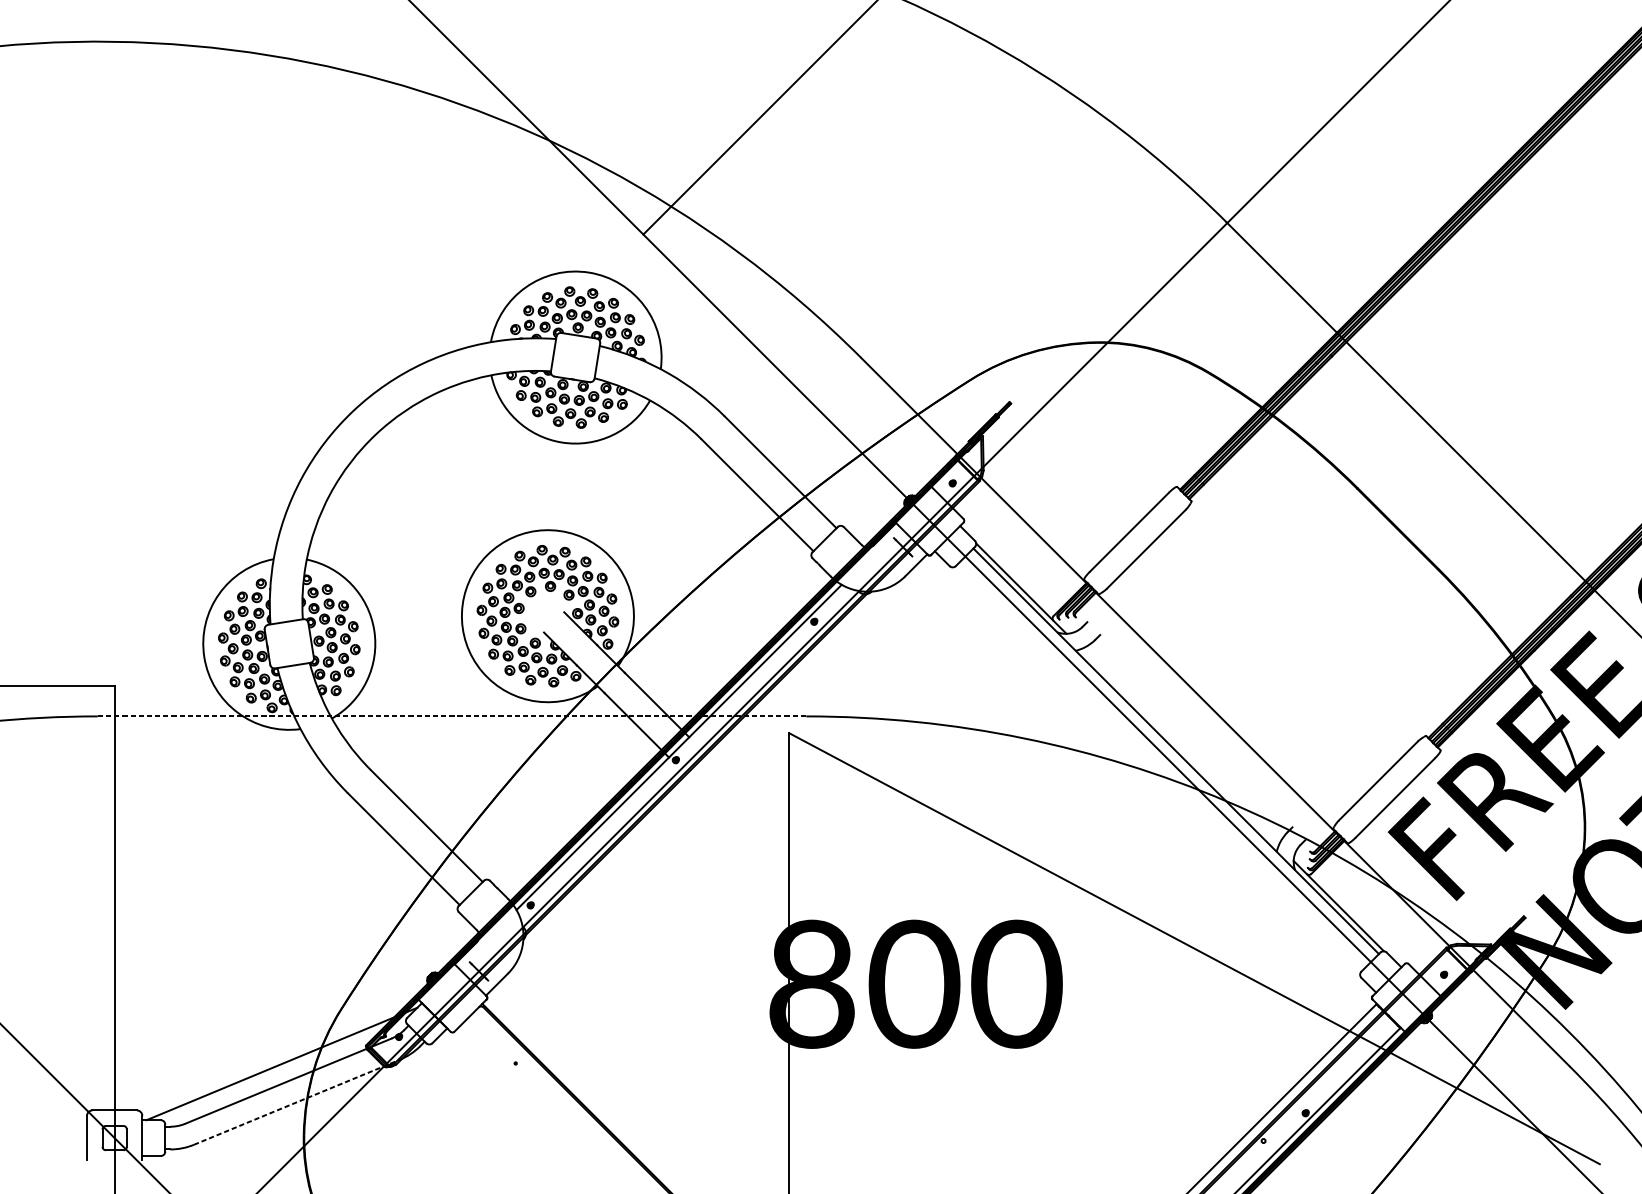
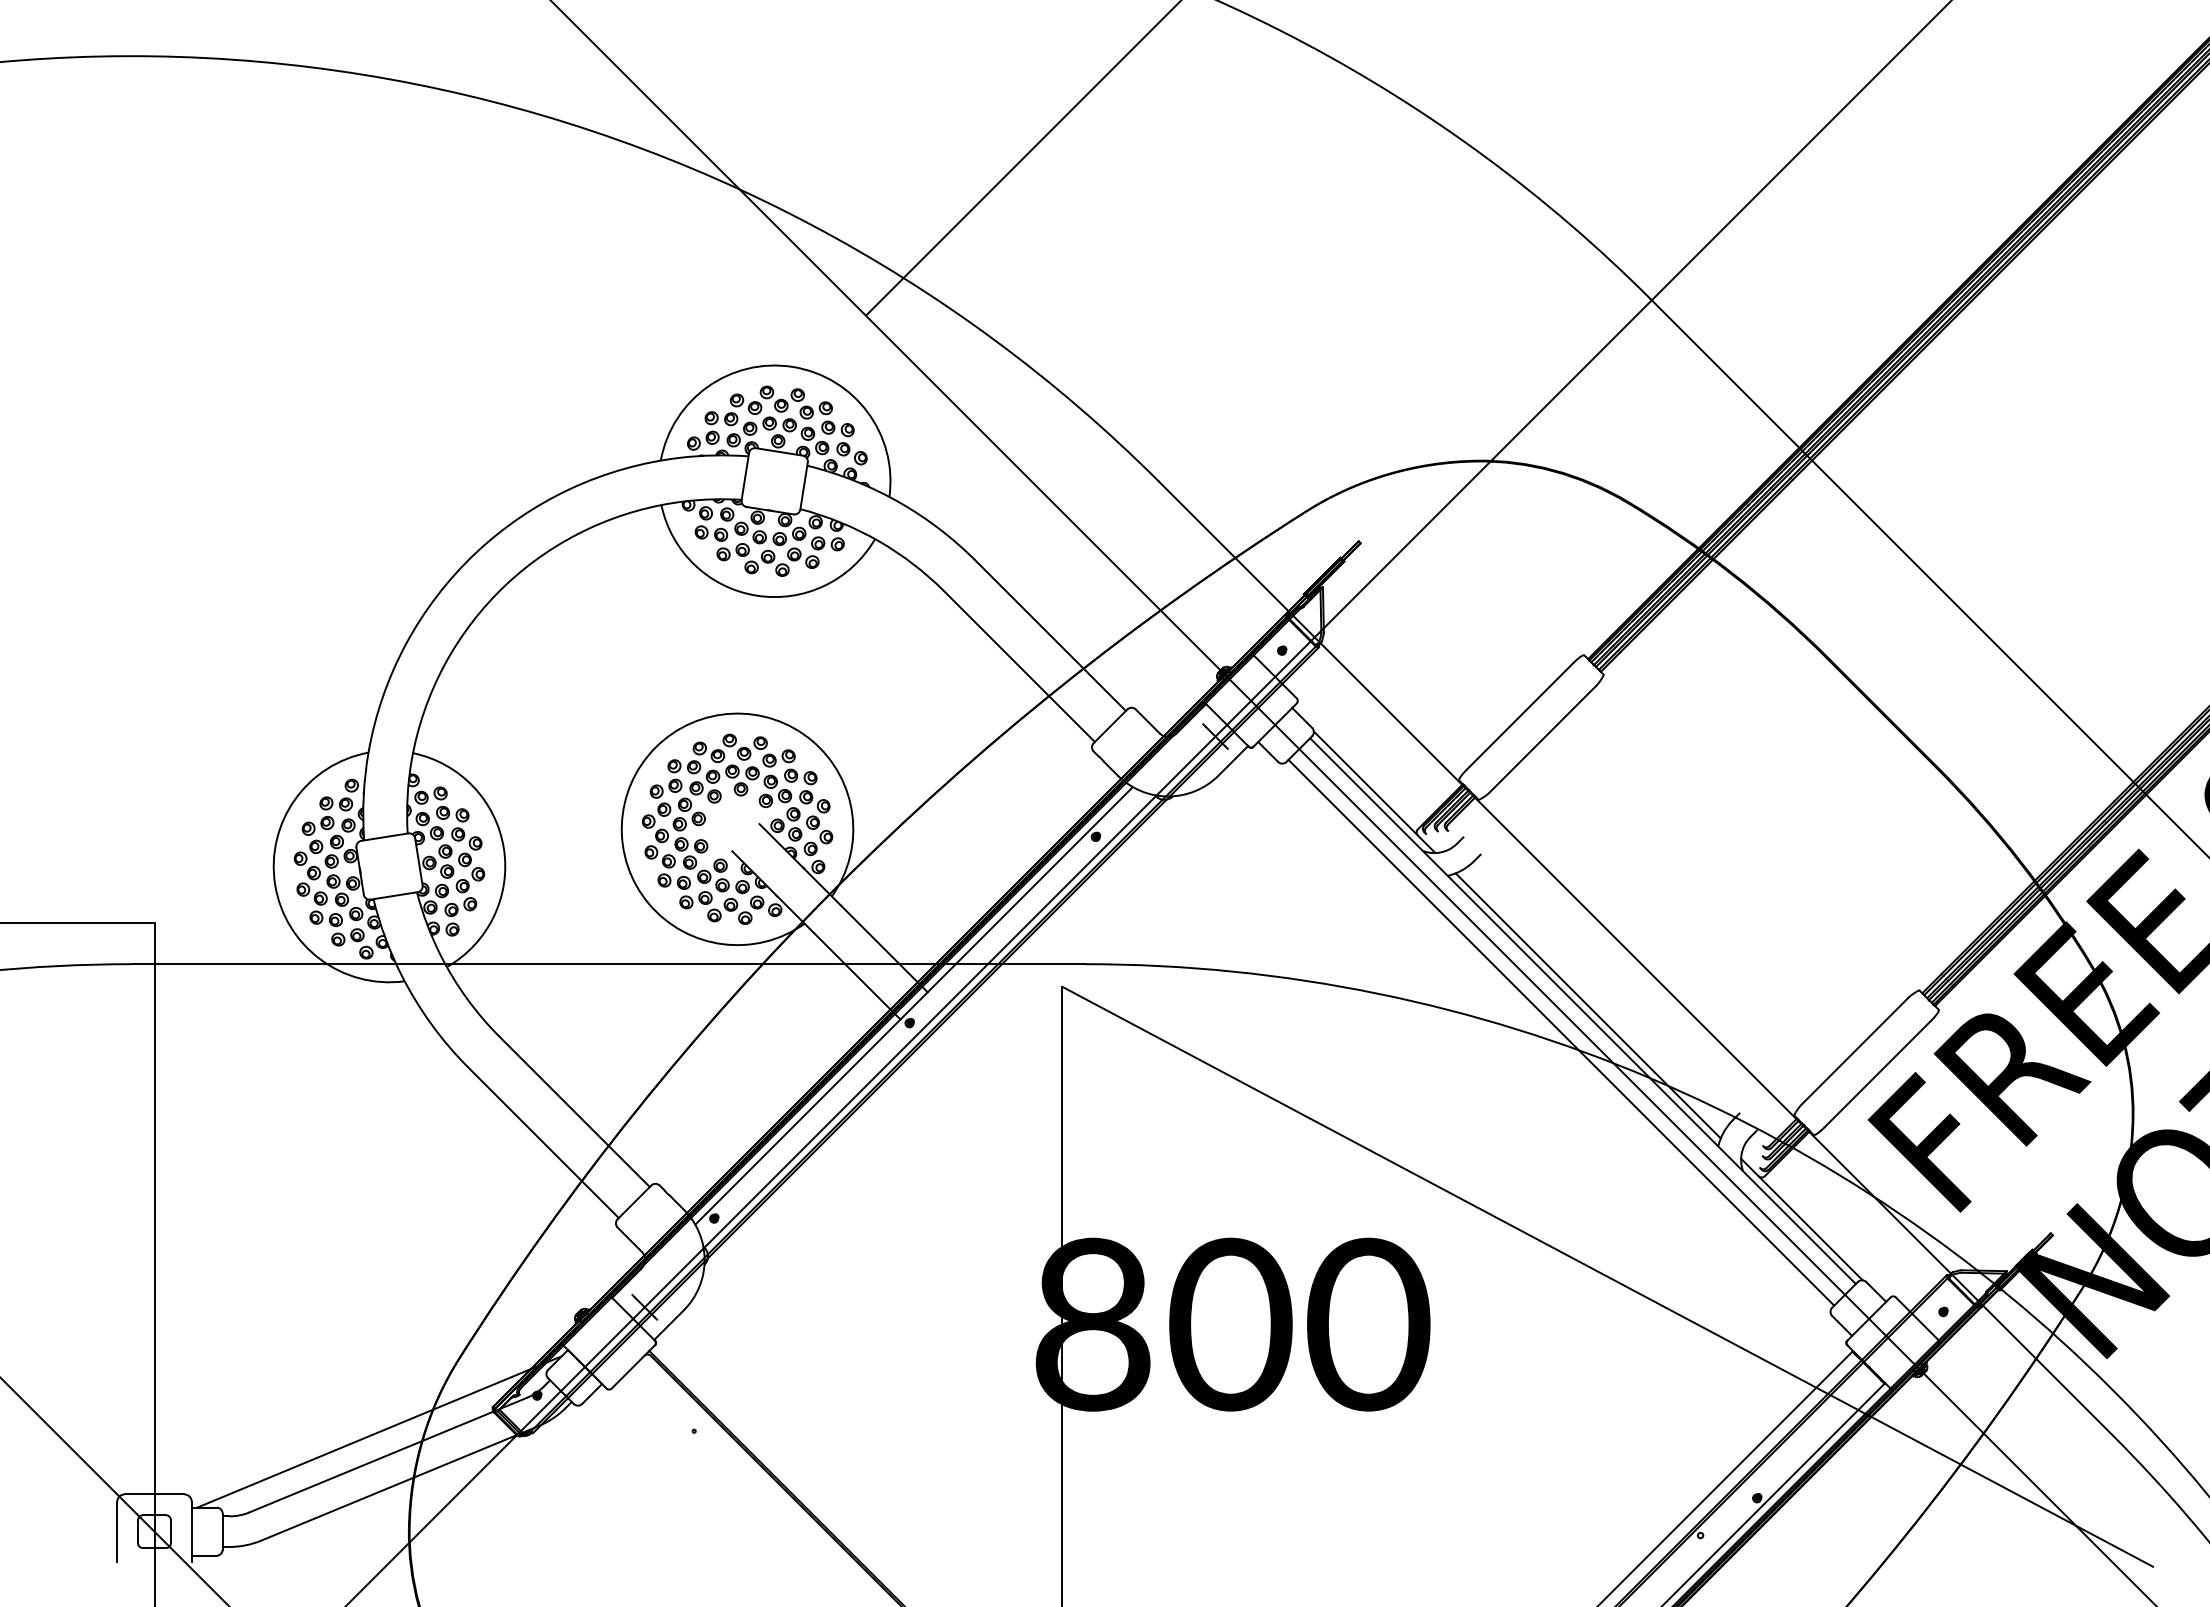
line: (452, 716) -> (608, 964), dashed -> solid
line: (1179, 747) -> (1587, 1005), added
line: (1160, 767) -> (1561, 1032), added
line: (297, 1102) -> (400, 1483), dashed -> solid

